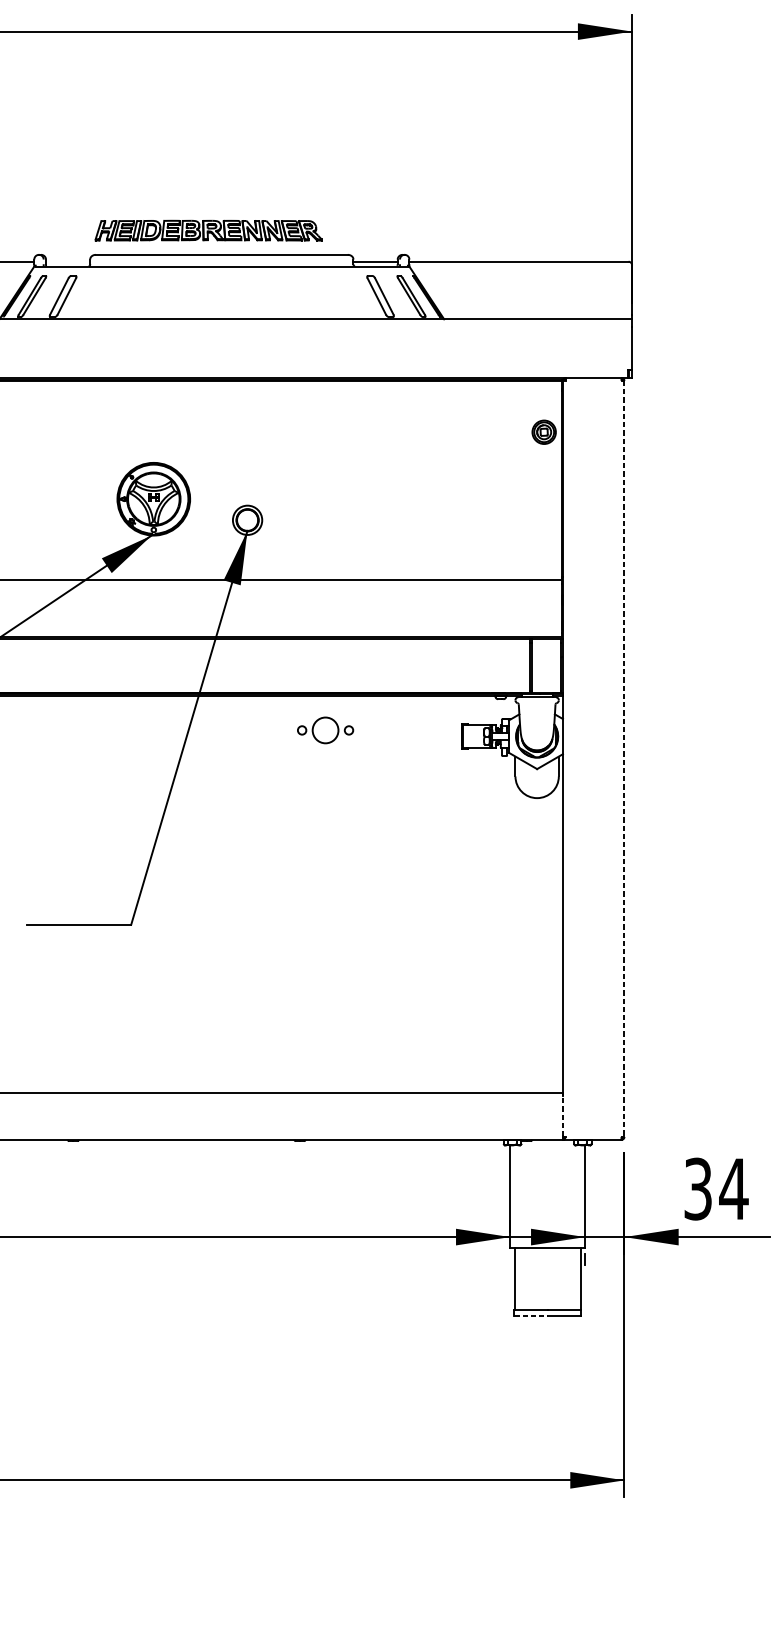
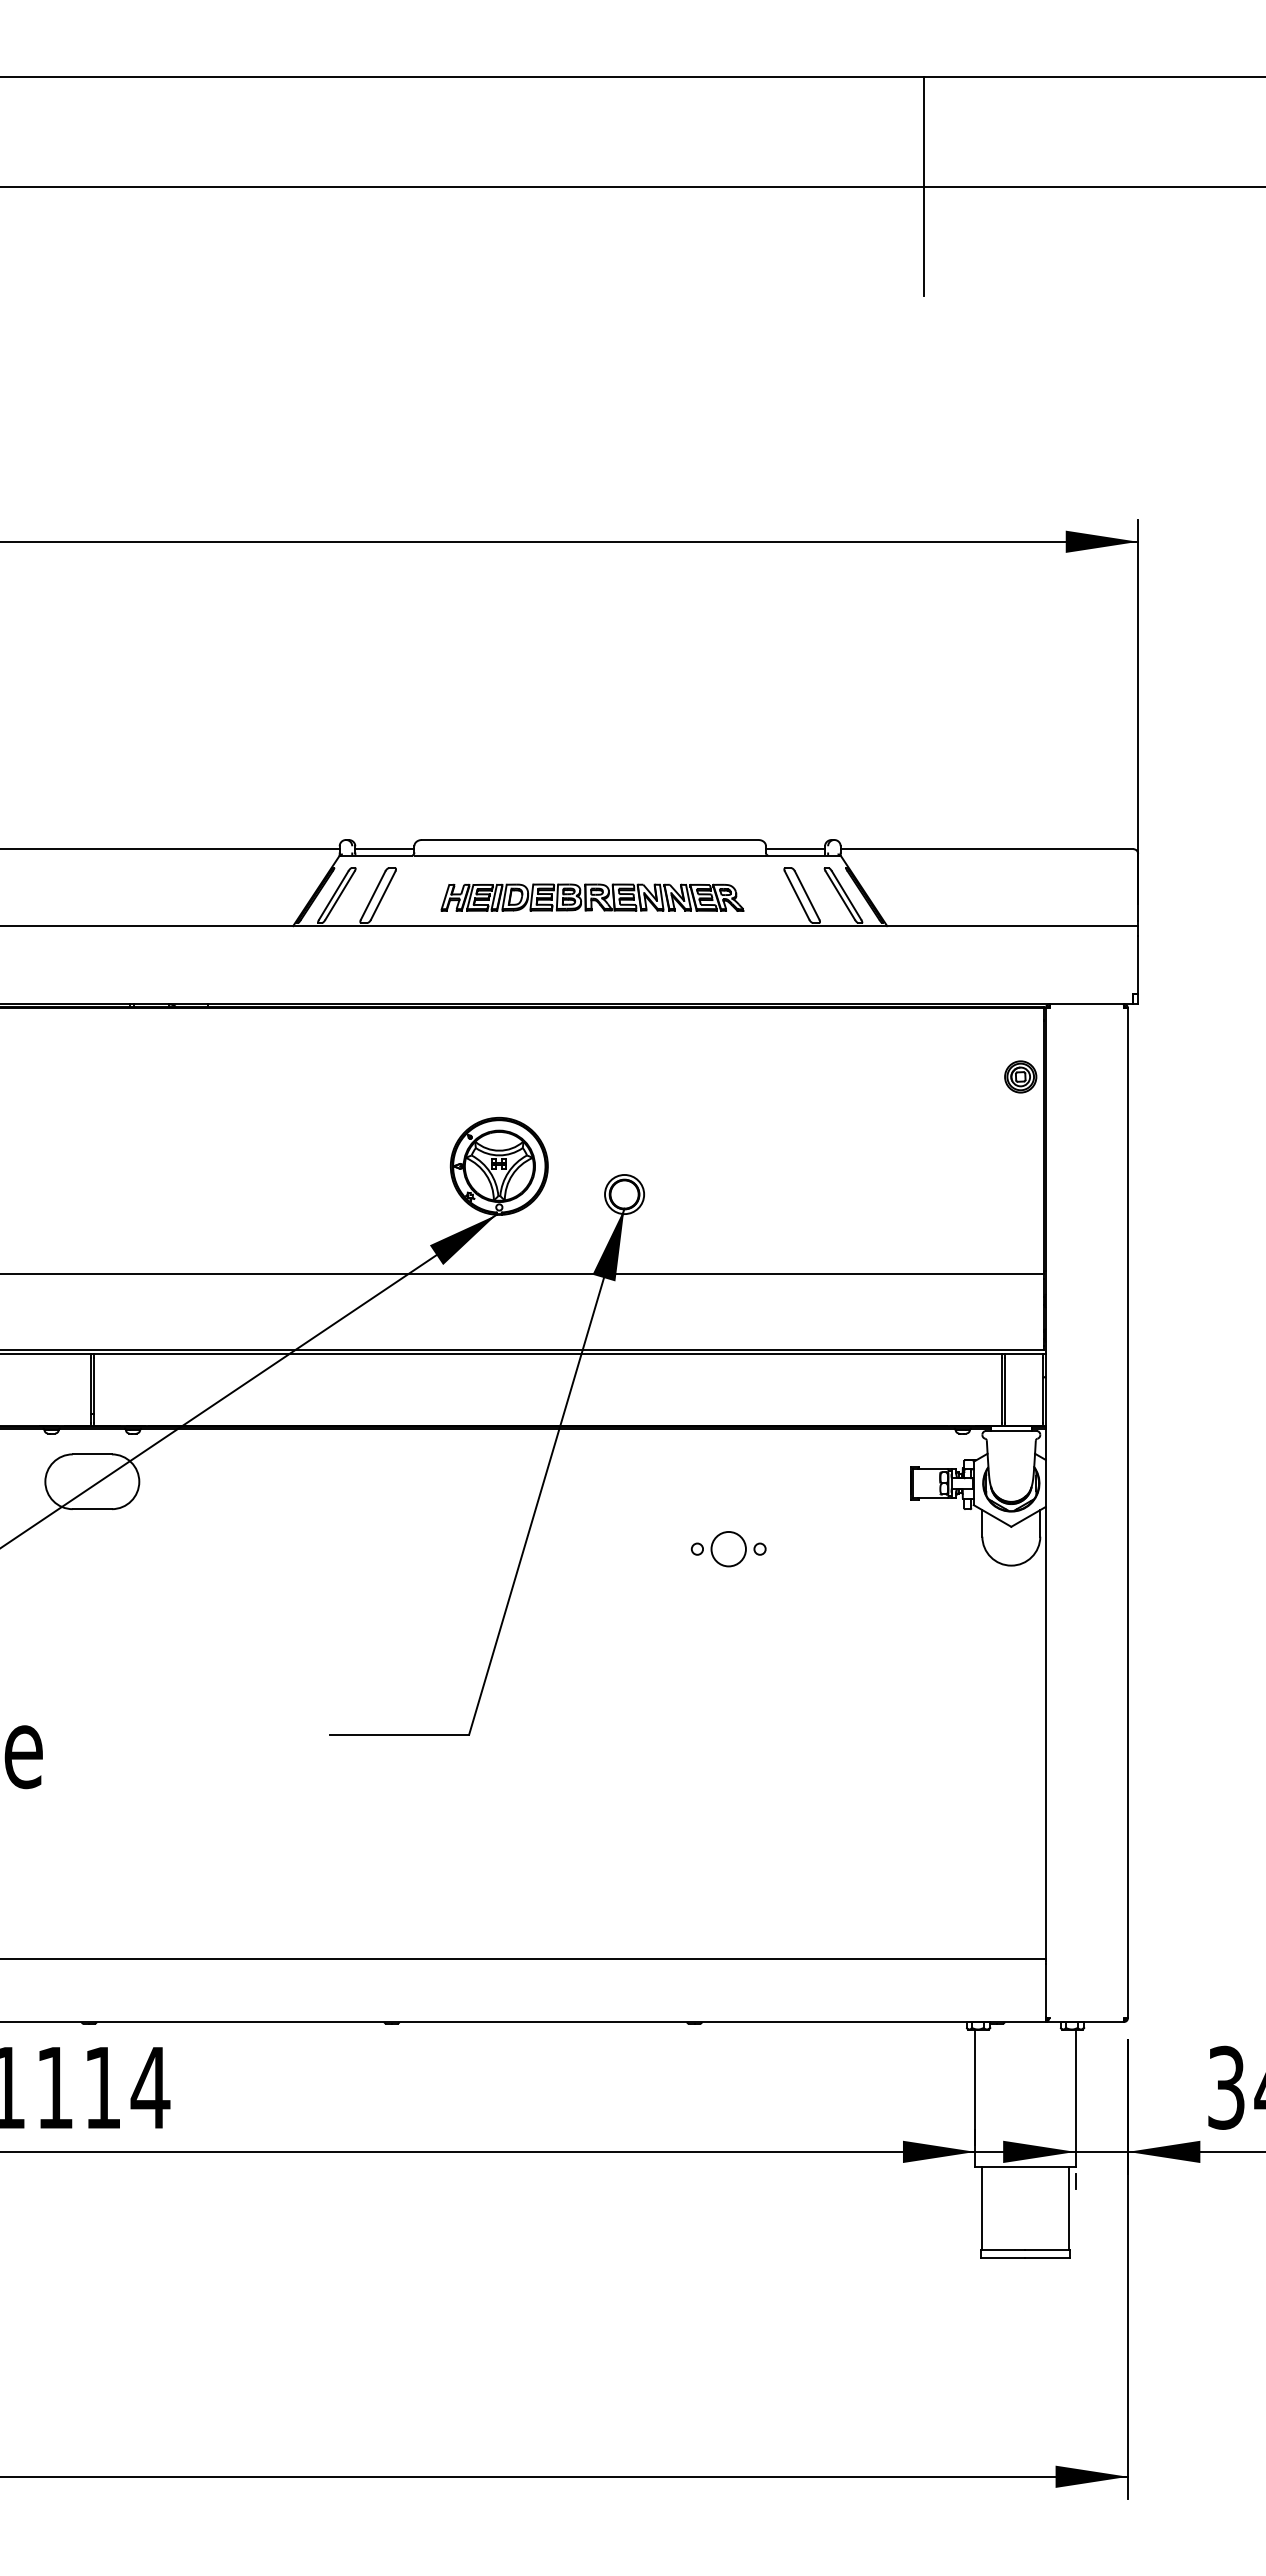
part: (208, 230) -> (592, 897), moved
line: (67, 261) -> (384, 849), added
part: (325, 730) -> (728, 1549), moved
line: (624, 759) -> (1127, 1513), dashed -> solid
line: (562, 1116) -> (1045, 1990), dashed -> solid
line: (531, 1316) -> (1003, 2257), dashed -> solid

